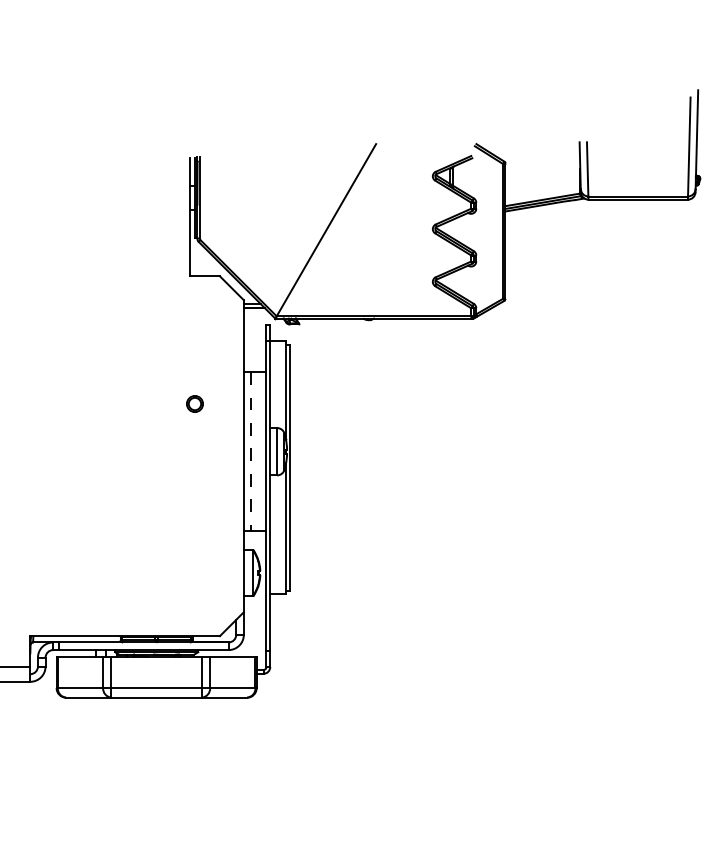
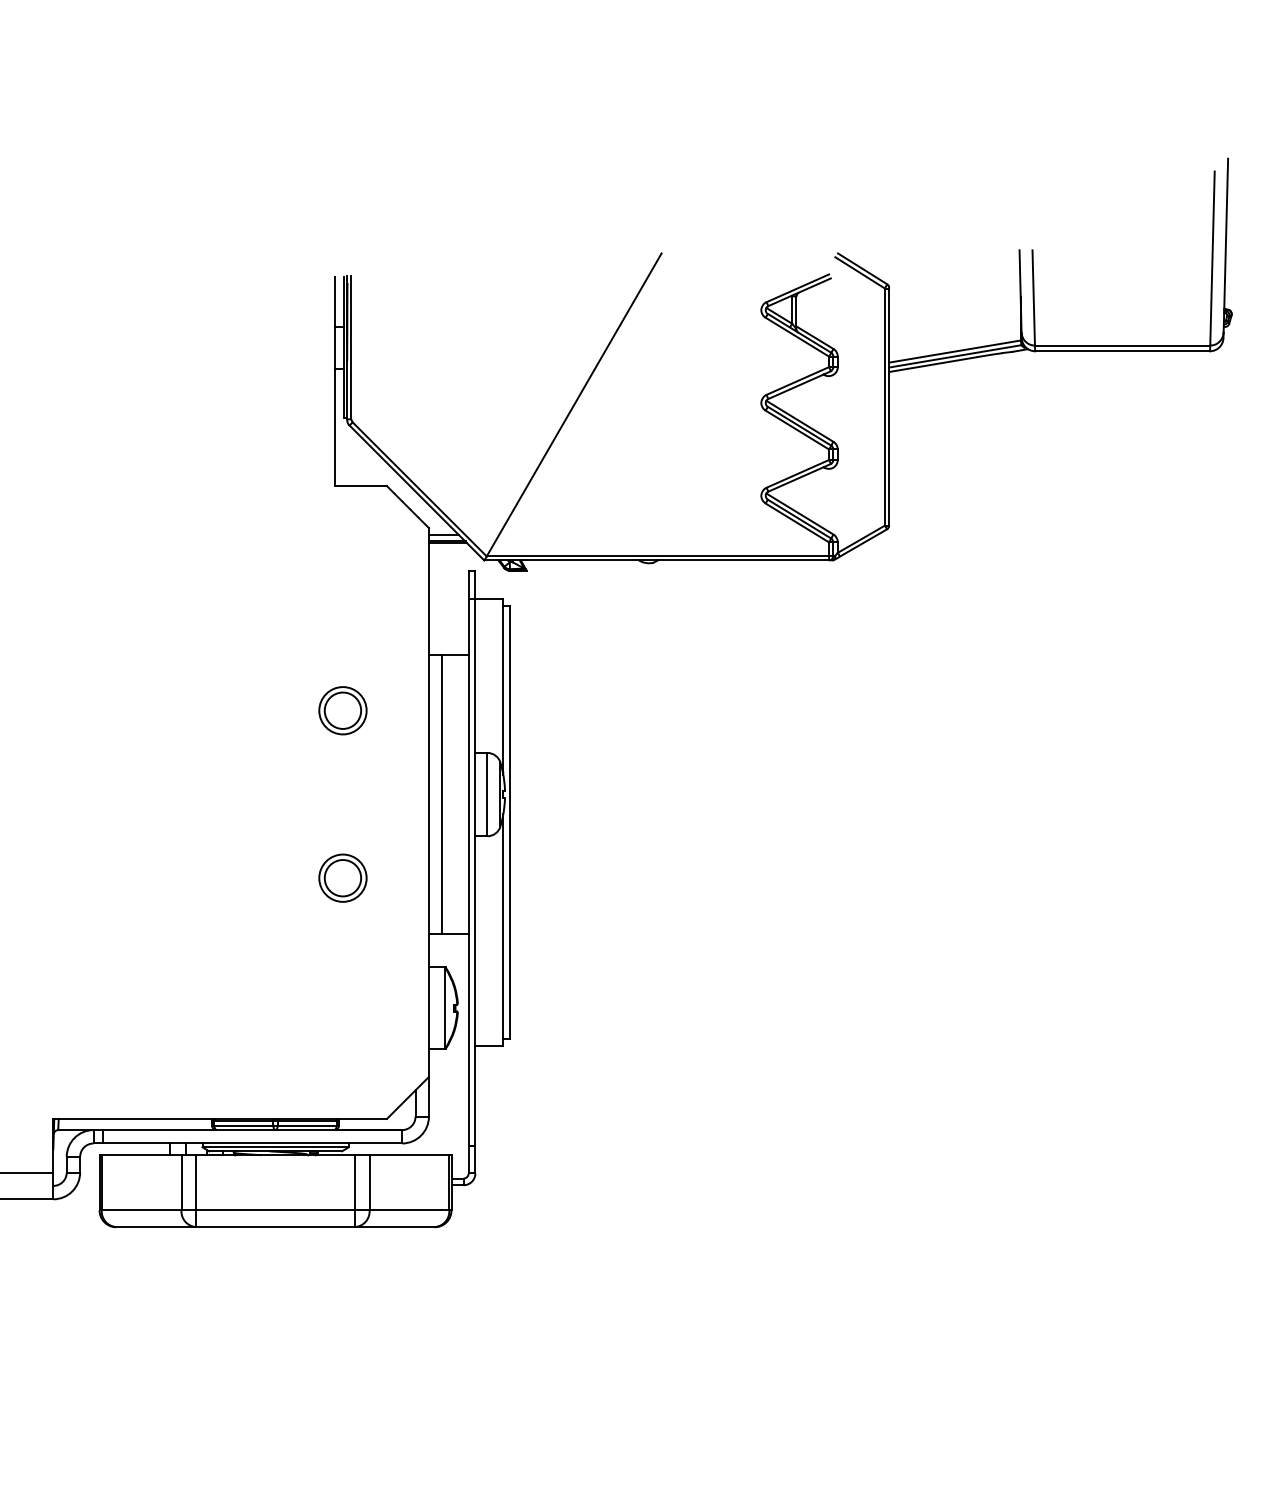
part: (194, 403) -> (342, 709), size x1.67
line: (251, 452) -> (442, 795), dashed -> solid
part: (194, 498) -> (342, 876), added

